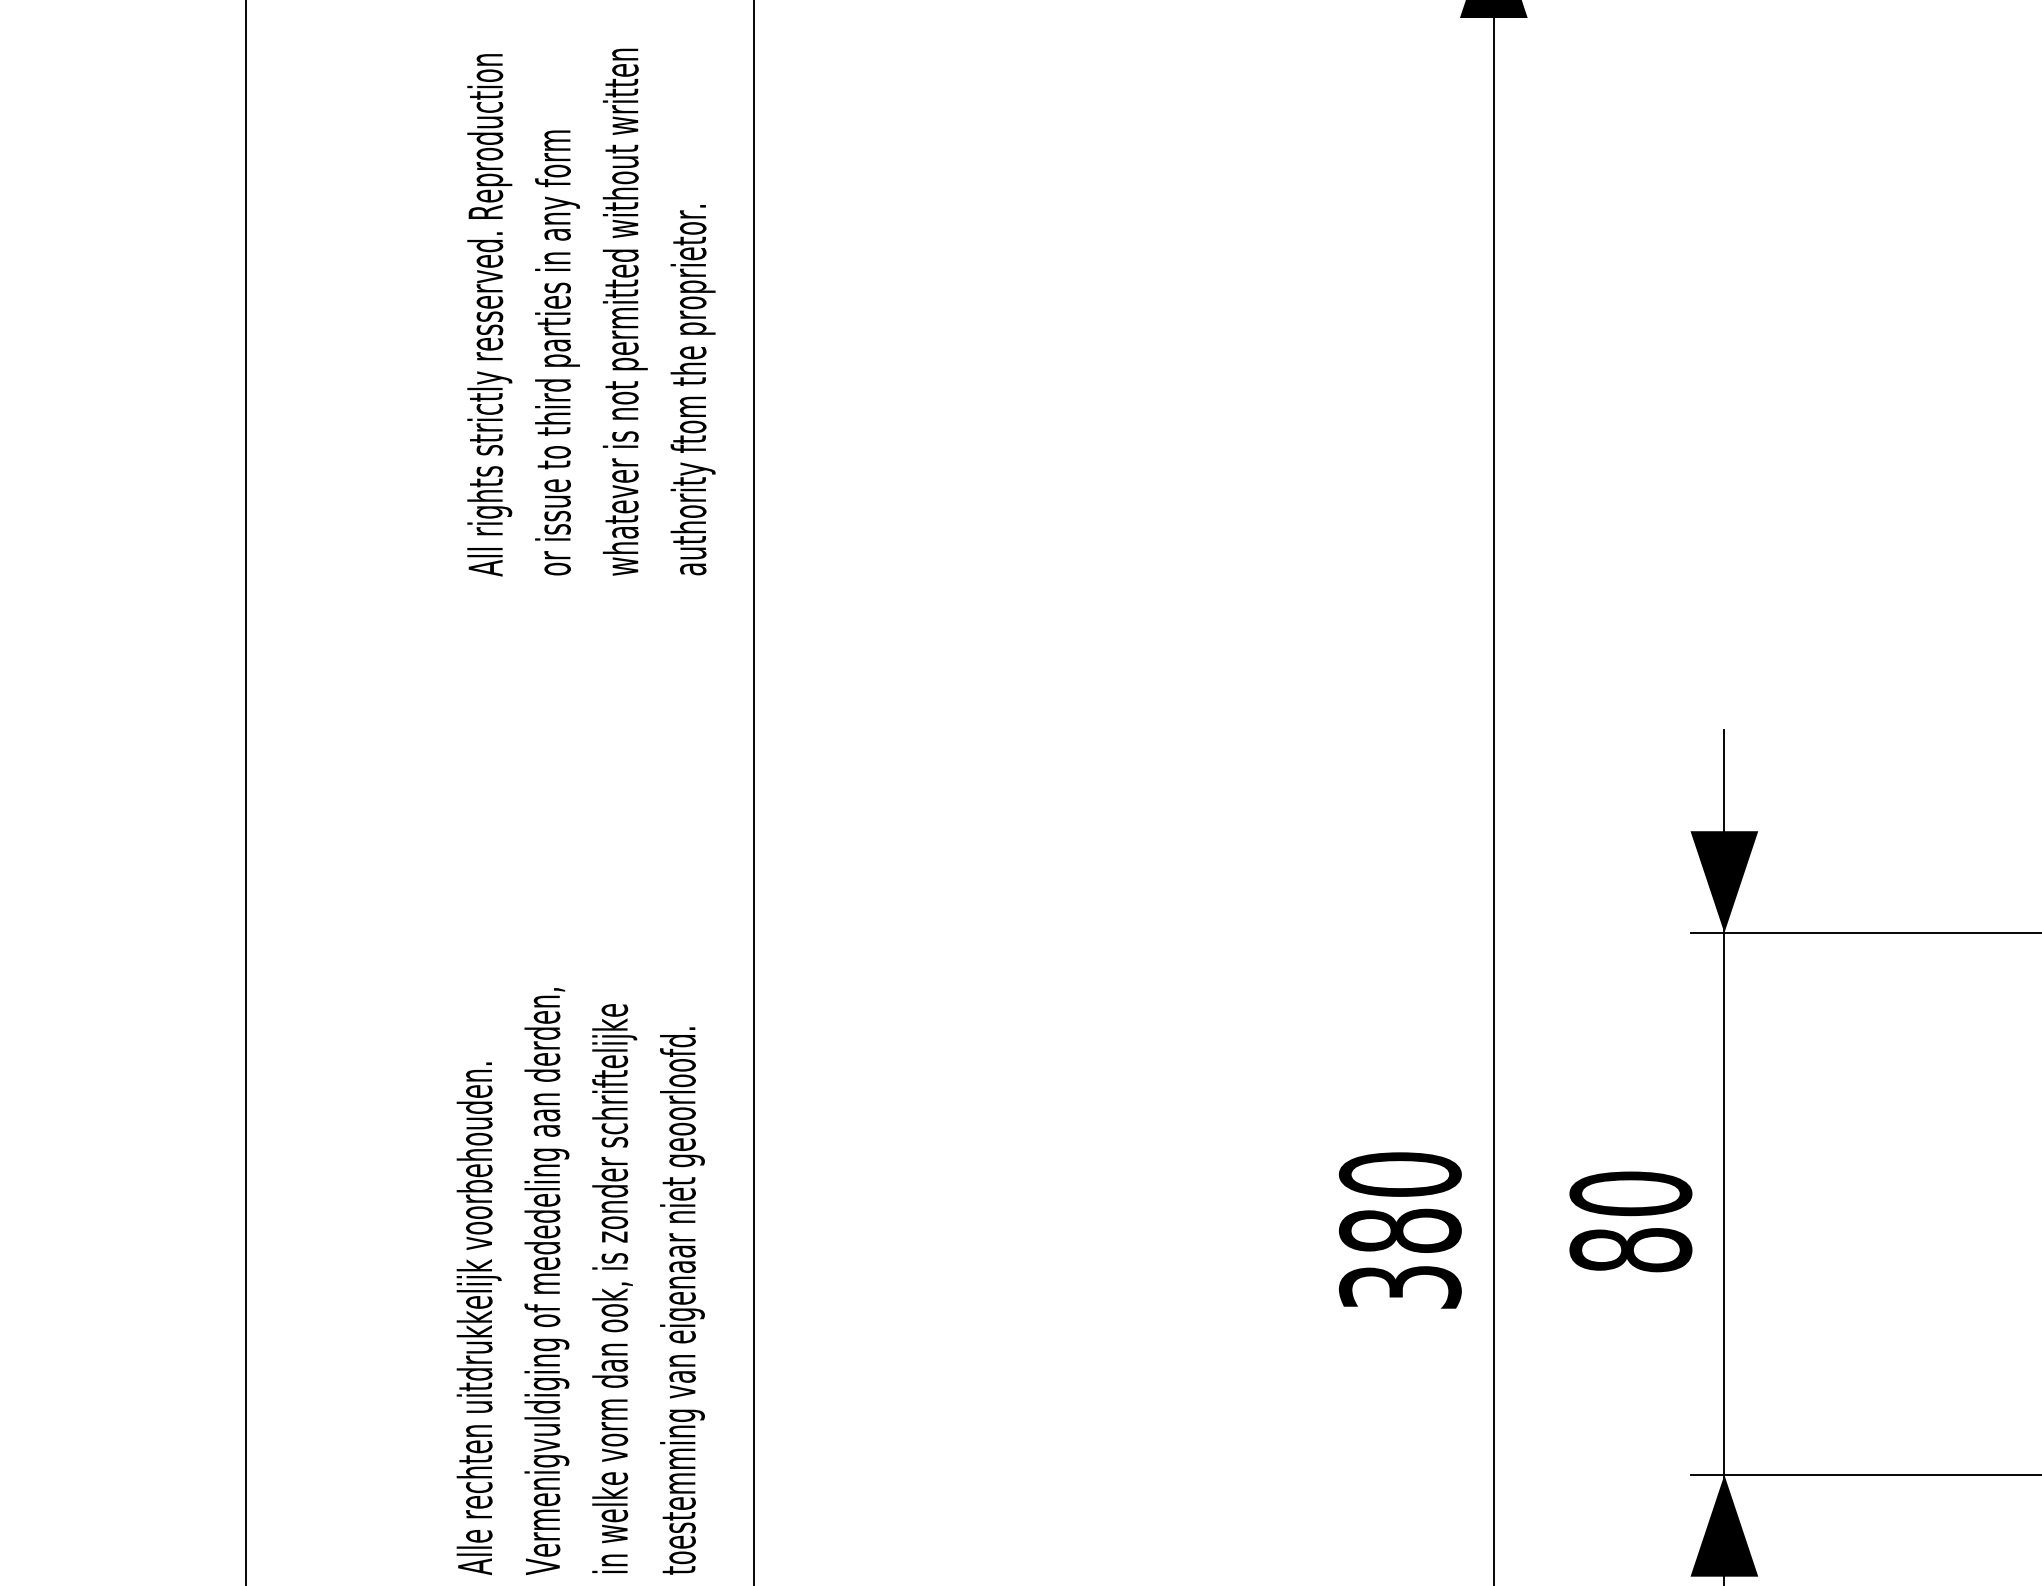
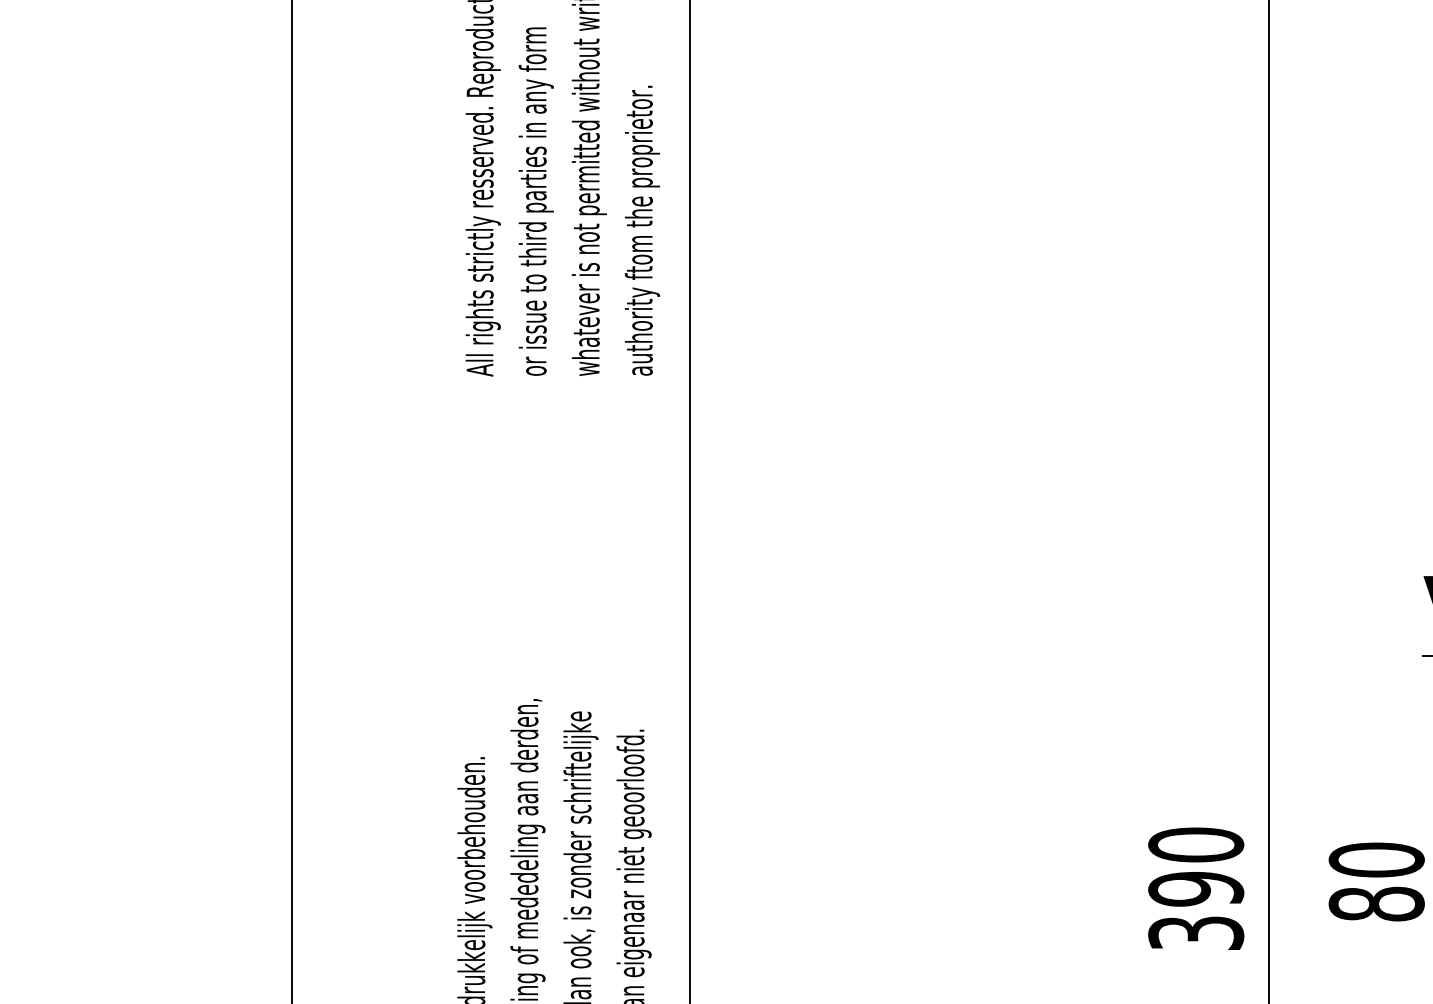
text: (1400, 1230) -> (1196, 888), 380 -> 390

